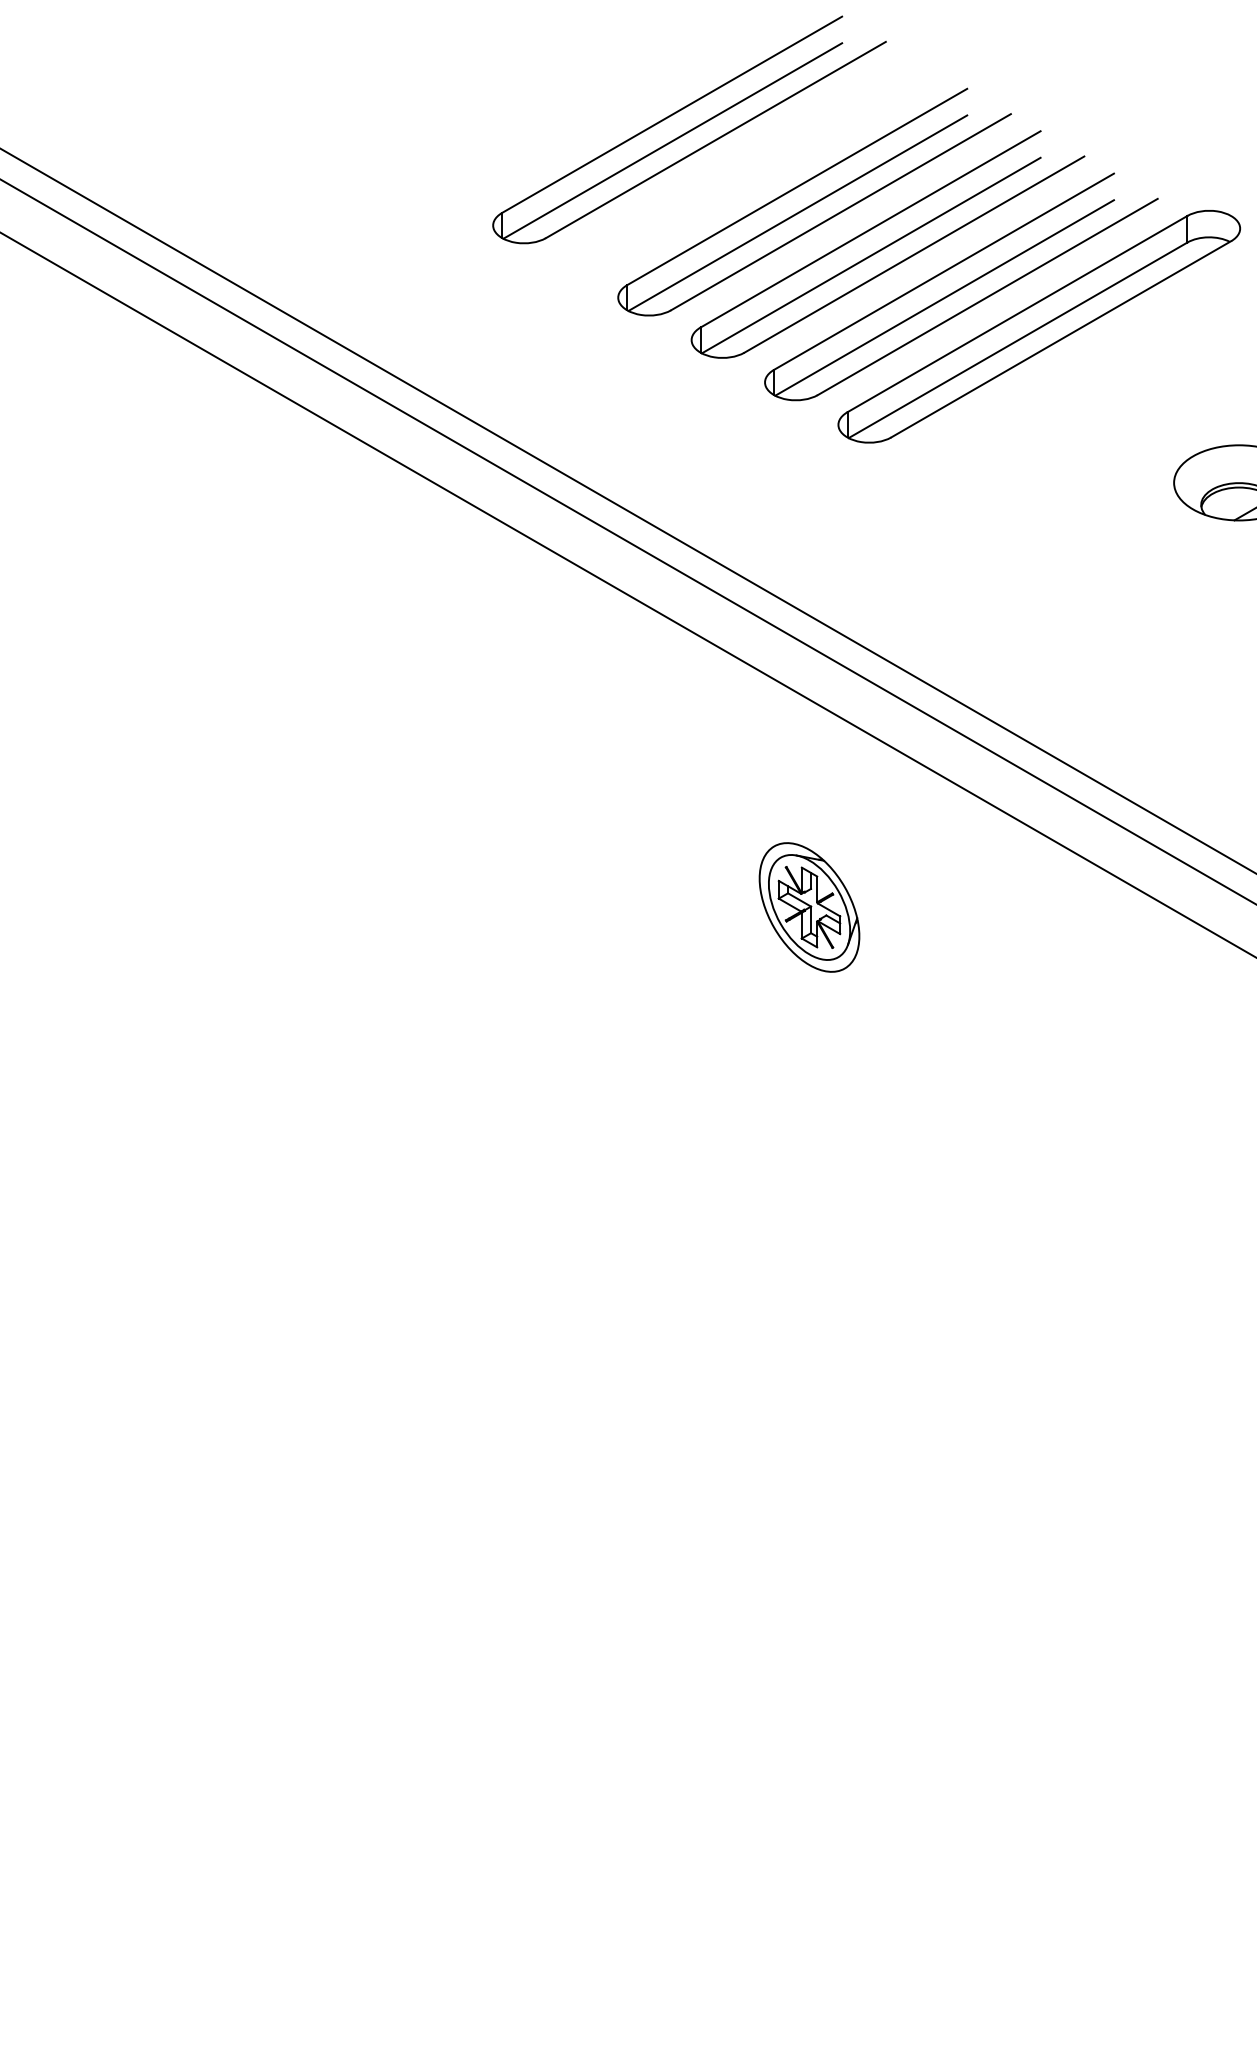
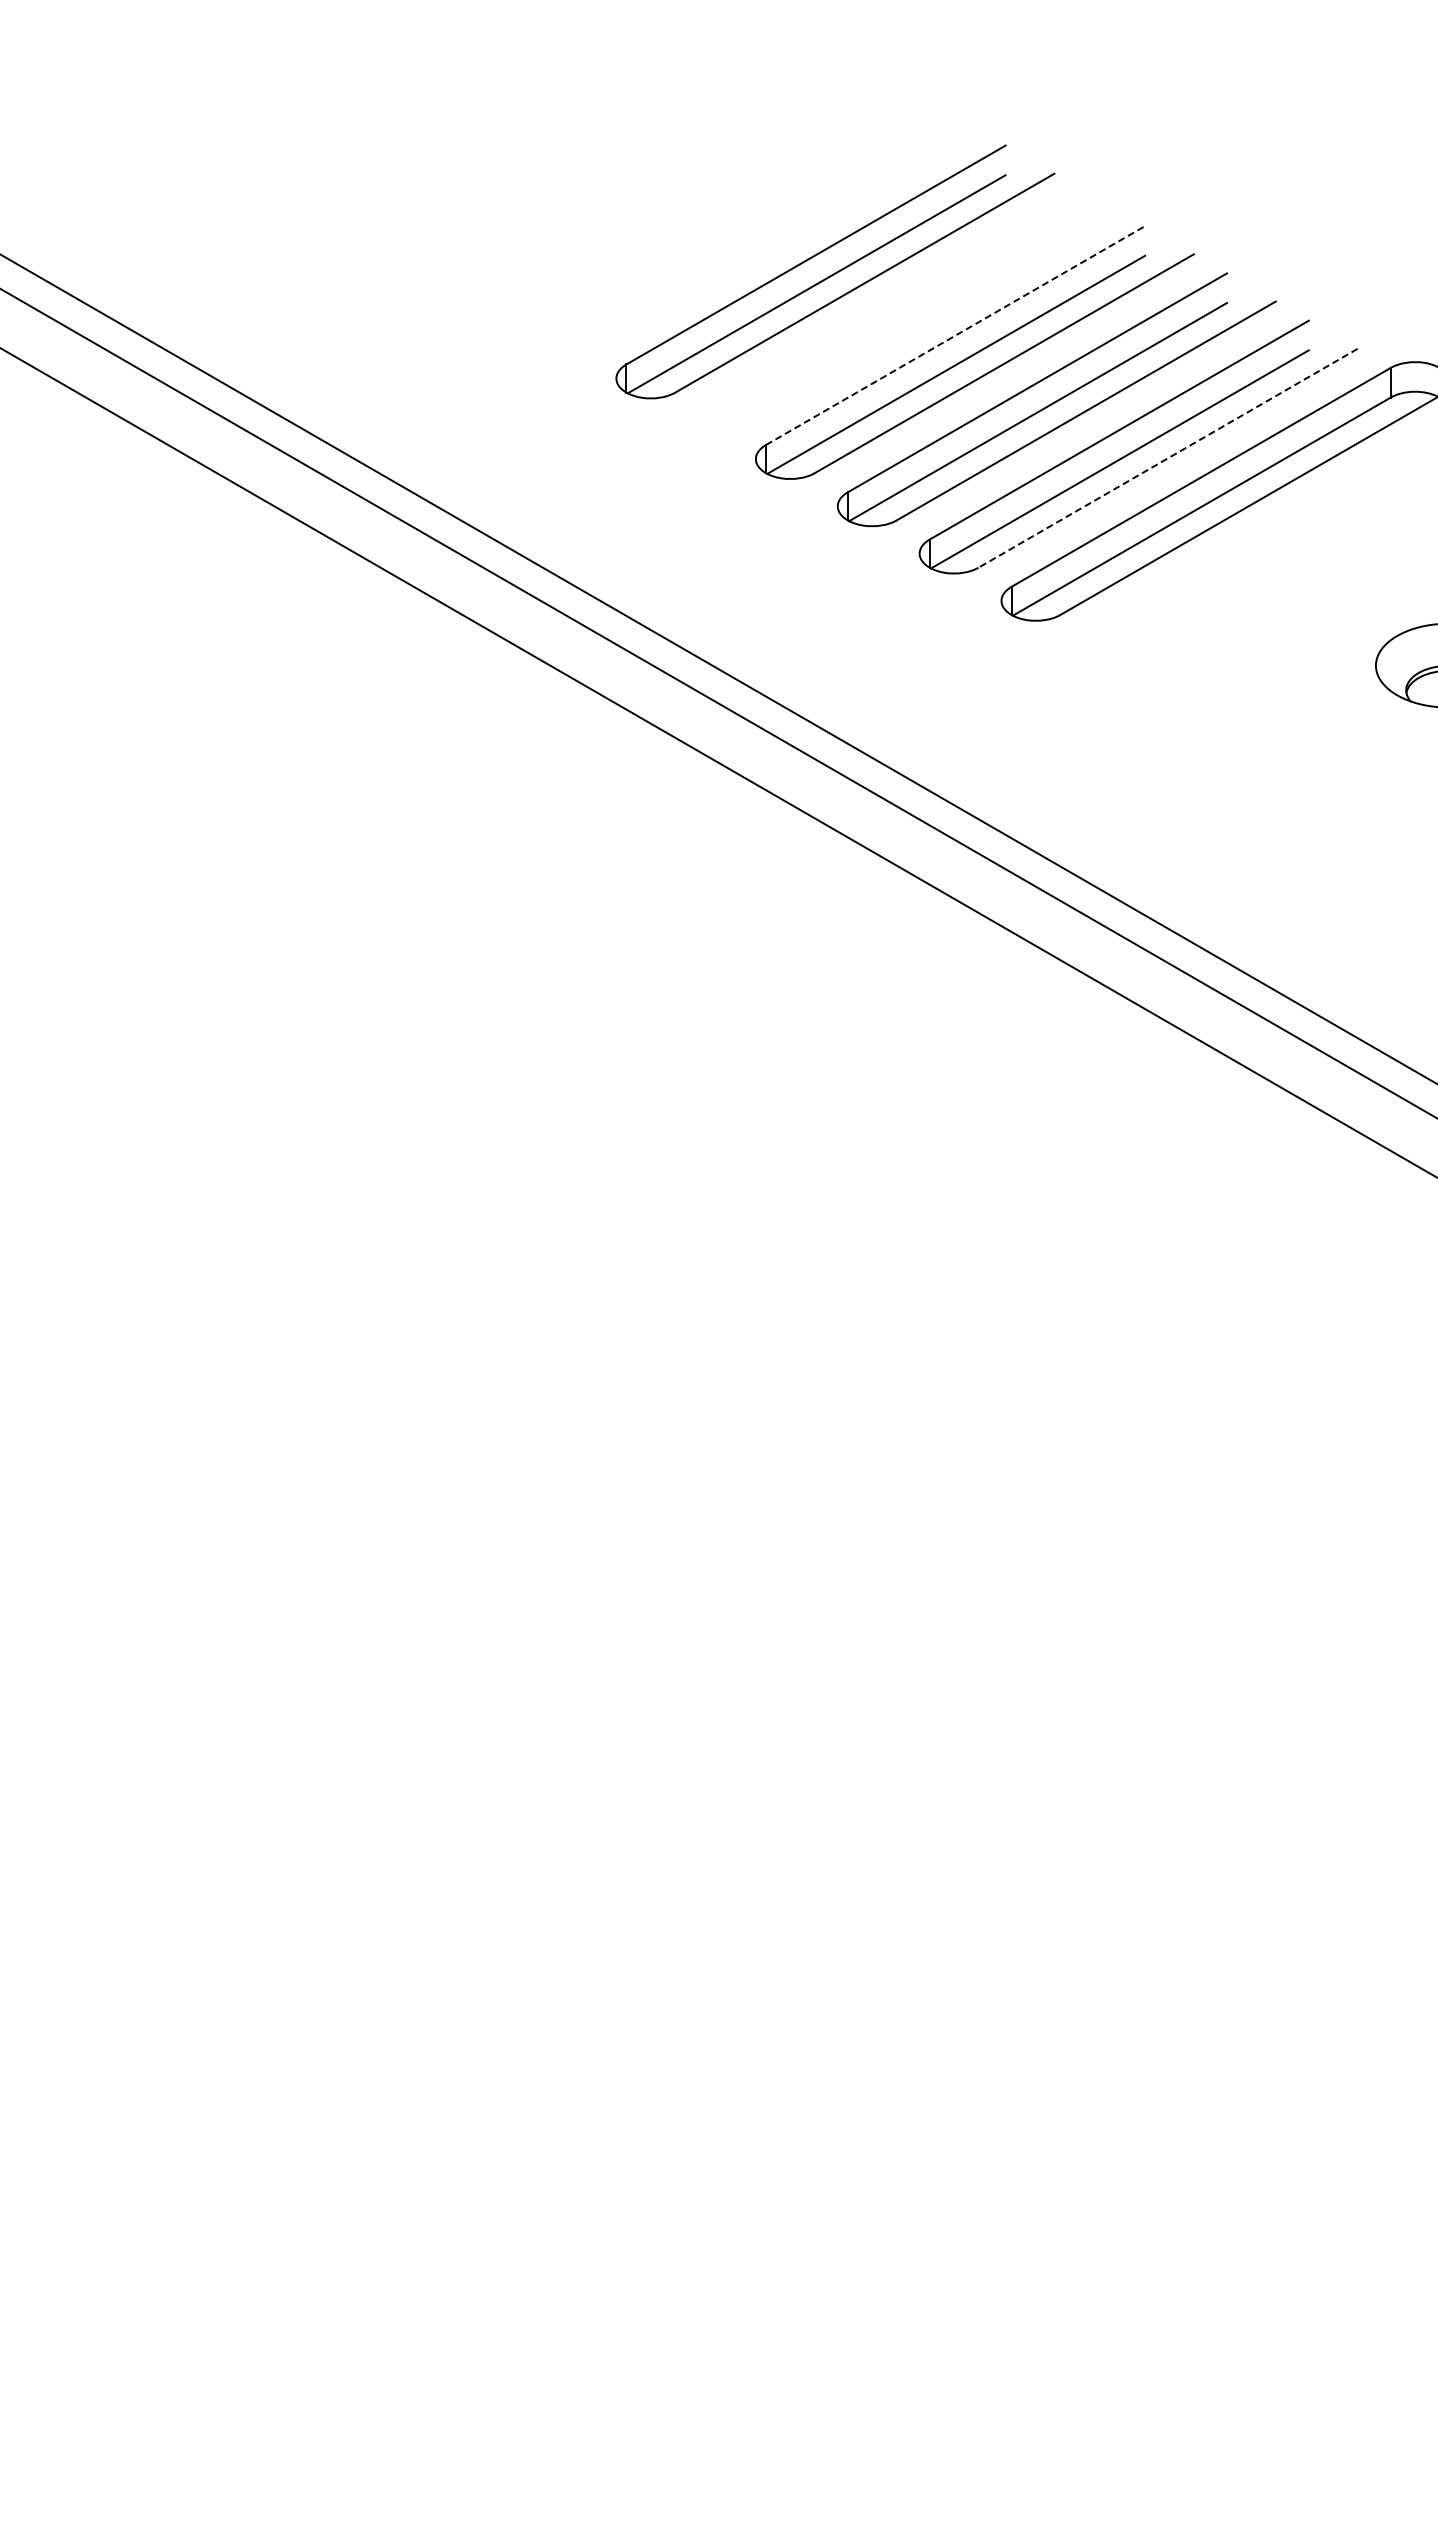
line: (797, 186) -> (955, 335), solid -> dashed
line: (988, 297) -> (1168, 458), solid -> dashed
part: (808, 906) -> (968, 1138), removed

